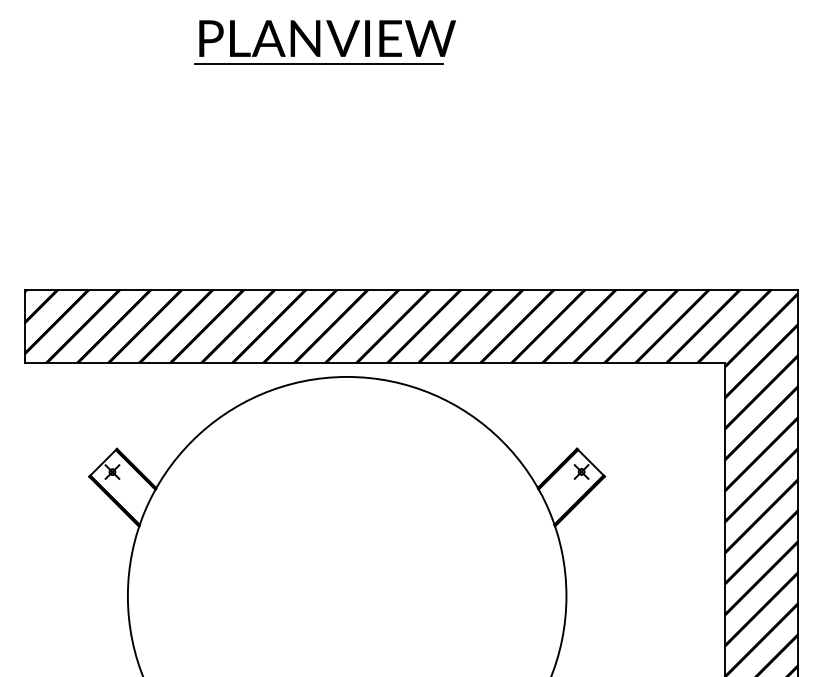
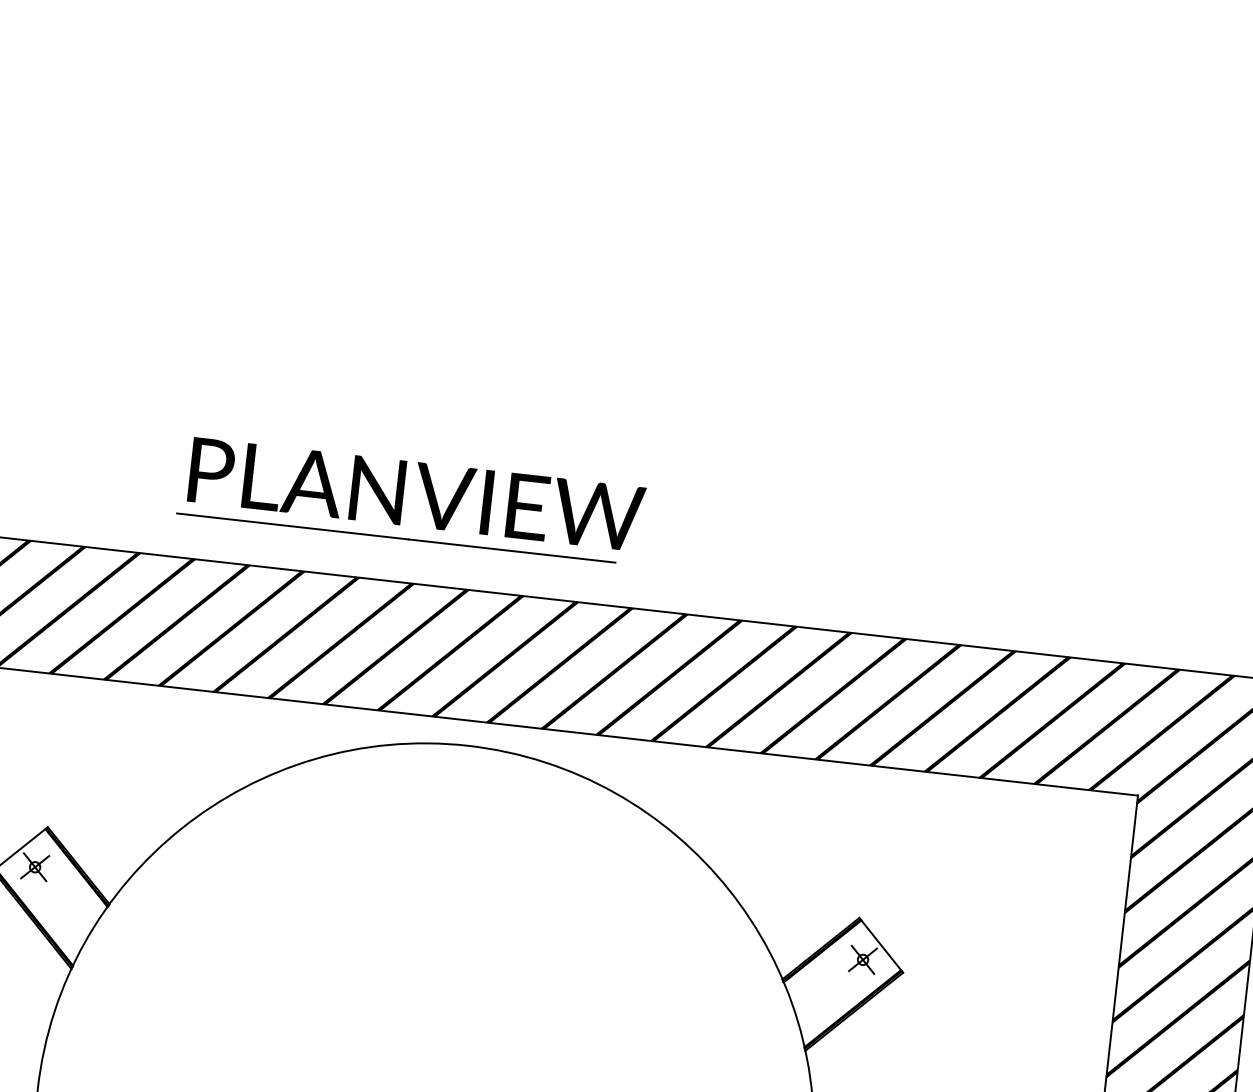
part: (324, 42) -> (410, 500), moved

